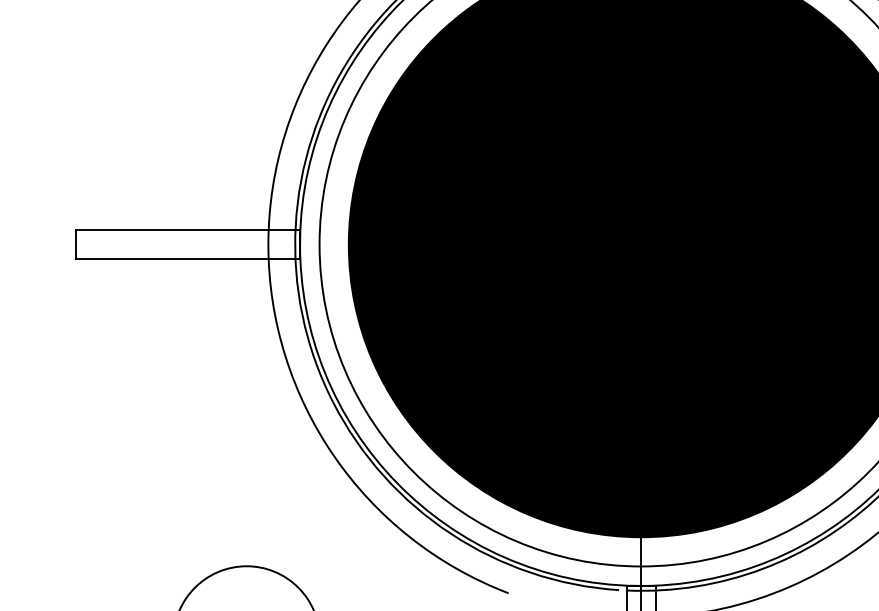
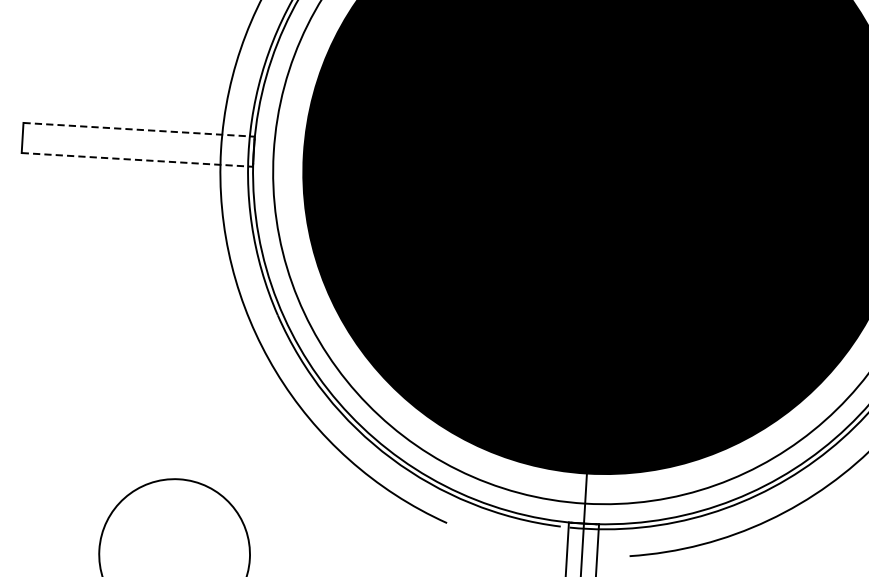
line: (188, 230) -> (139, 130), solid -> dashed
line: (188, 259) -> (137, 160), solid -> dashed

